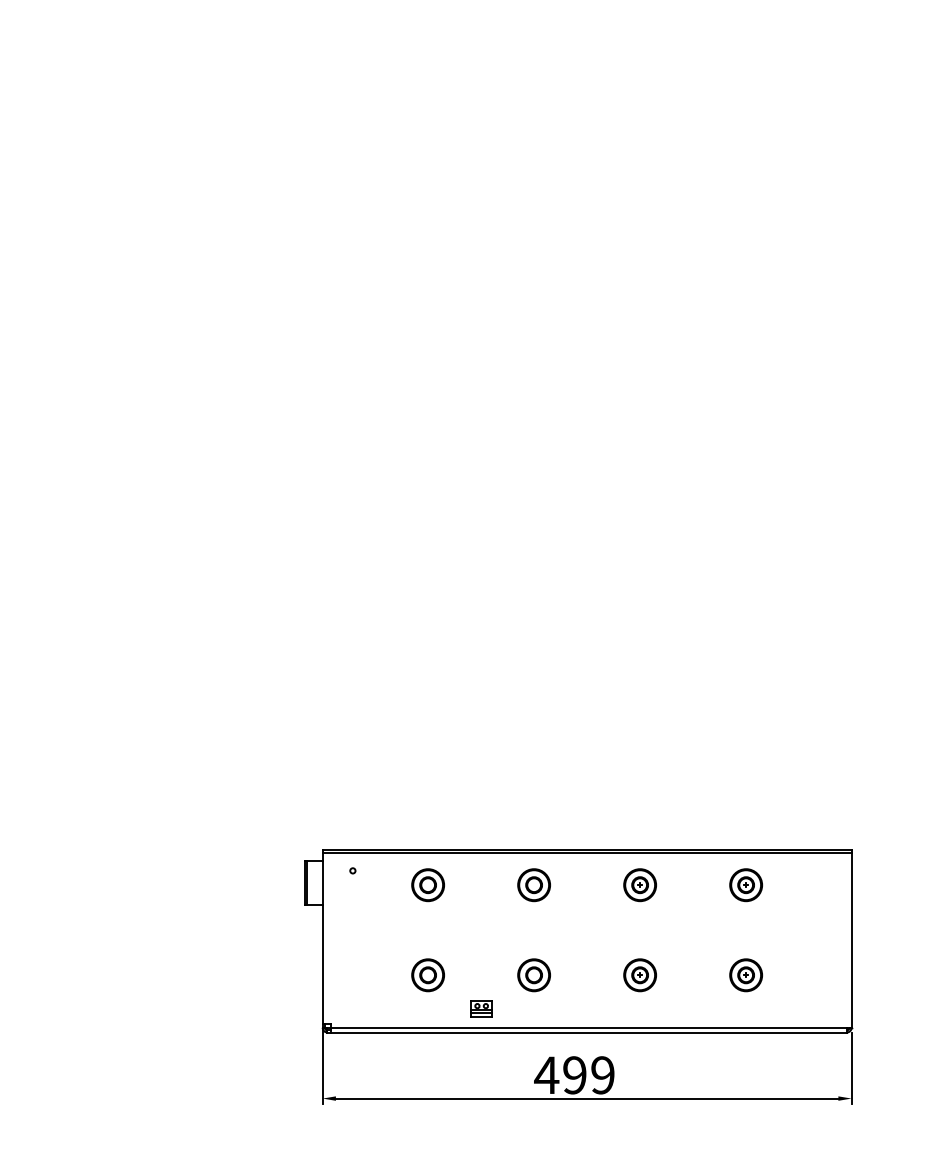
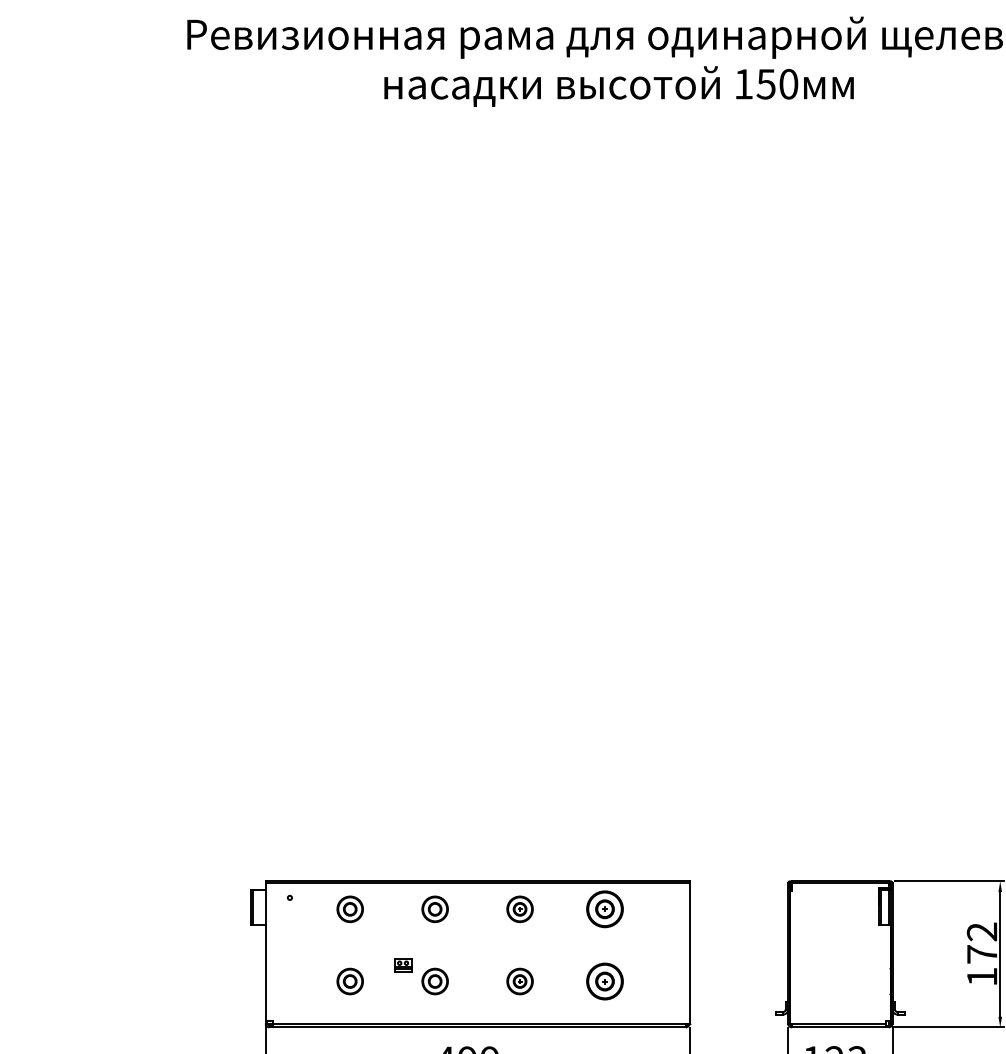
part: (745, 885) -> (604, 909), size x1.4
part: (745, 975) -> (604, 981), size x1.4
part: (482, 1008) -> (403, 965), moved

